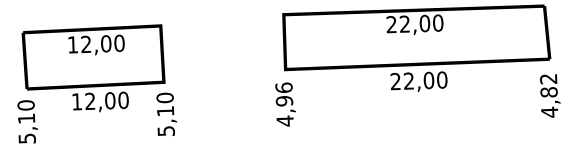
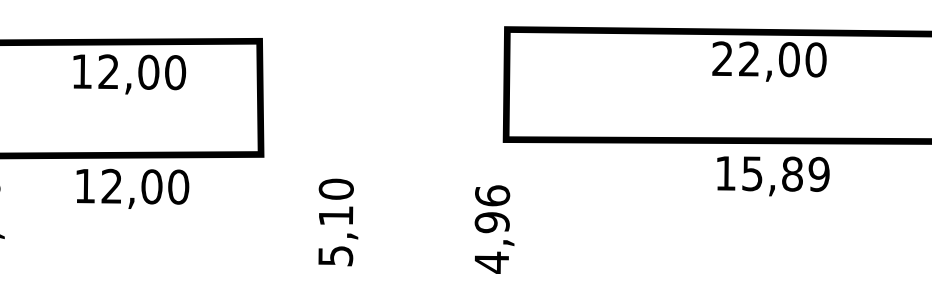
text: (418, 80) -> (771, 173), 22,00 -> 15,89
text: (285, 104) -> (493, 229), moved
text: (166, 113) -> (337, 220), moved

